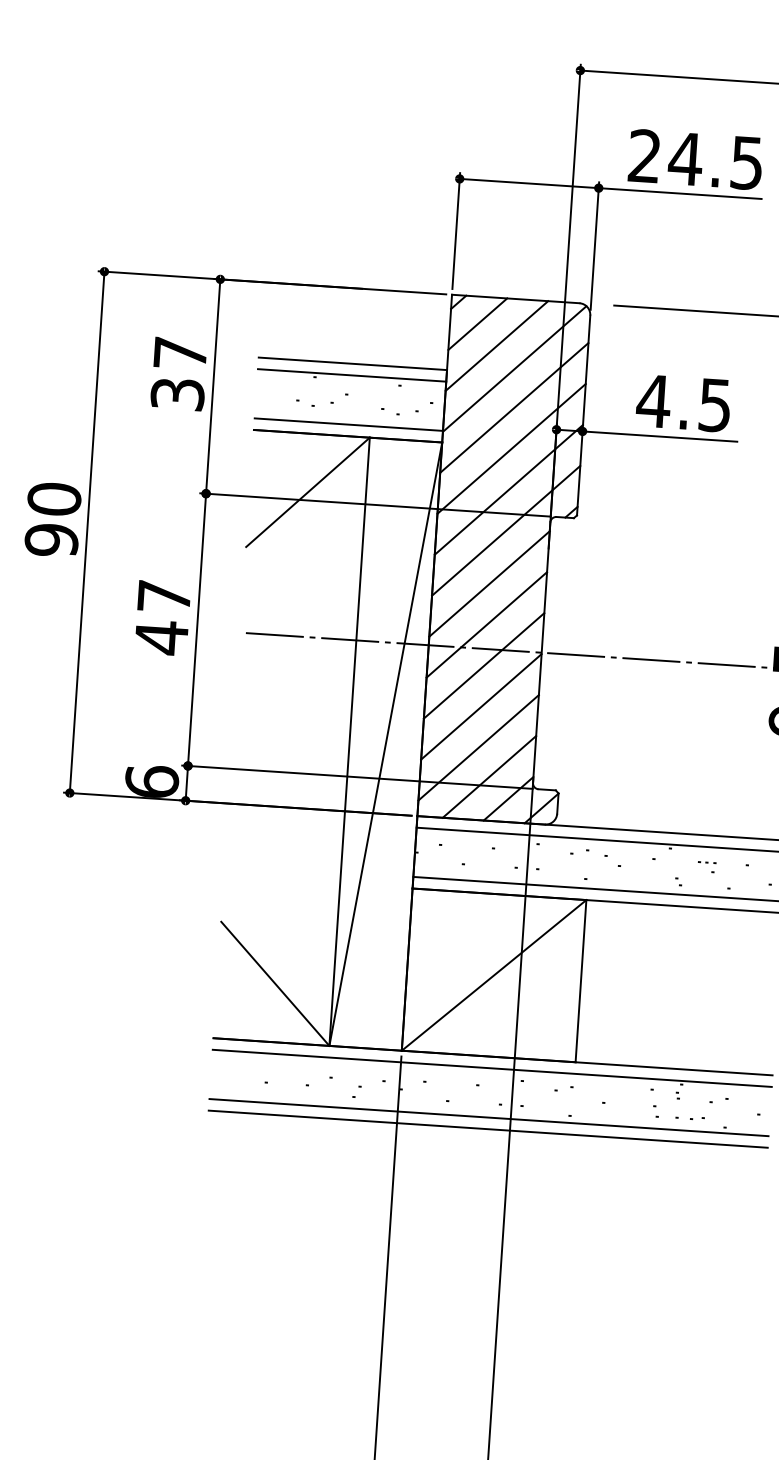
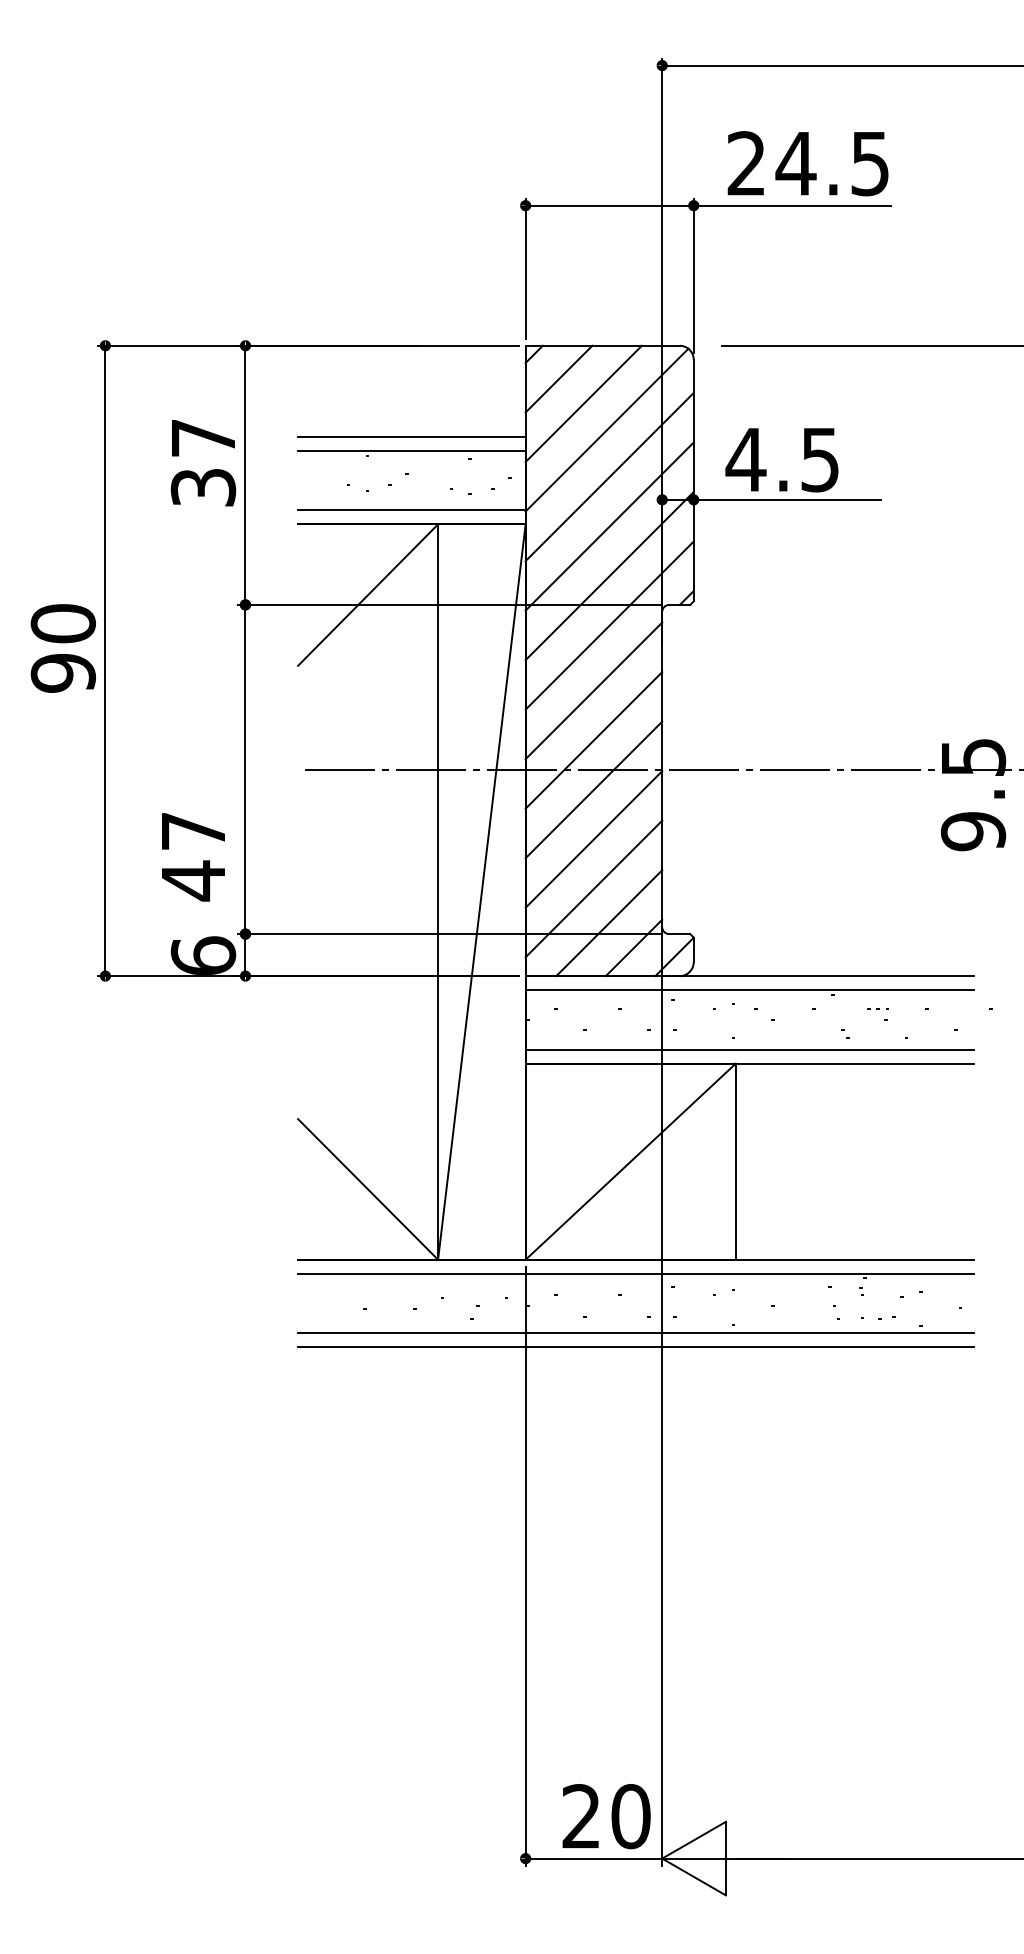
text: (683, 403) -> (781, 460), moved
text: (162, 618) -> (193, 857), moved

